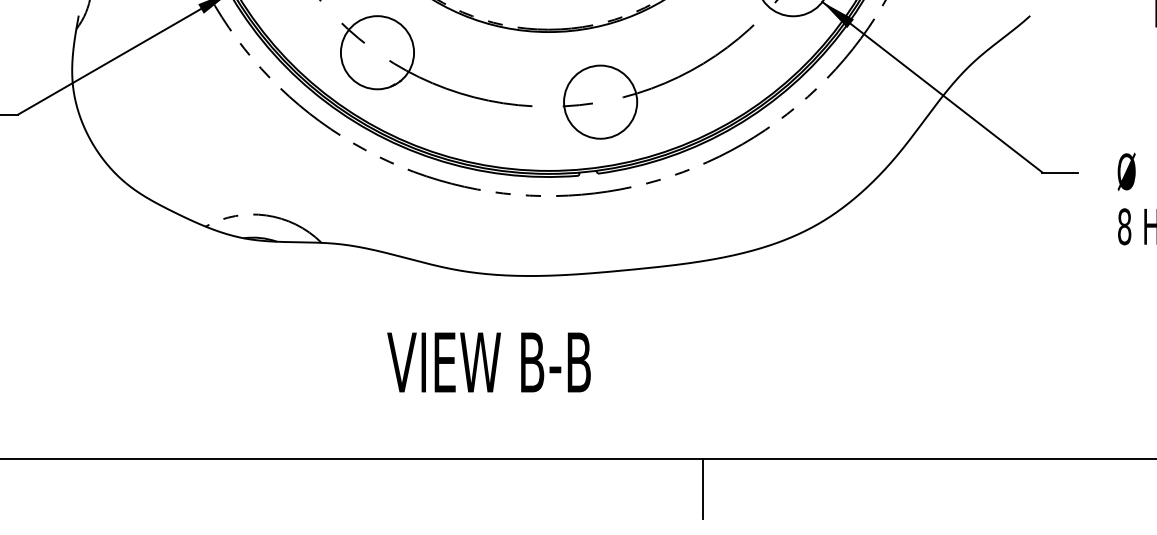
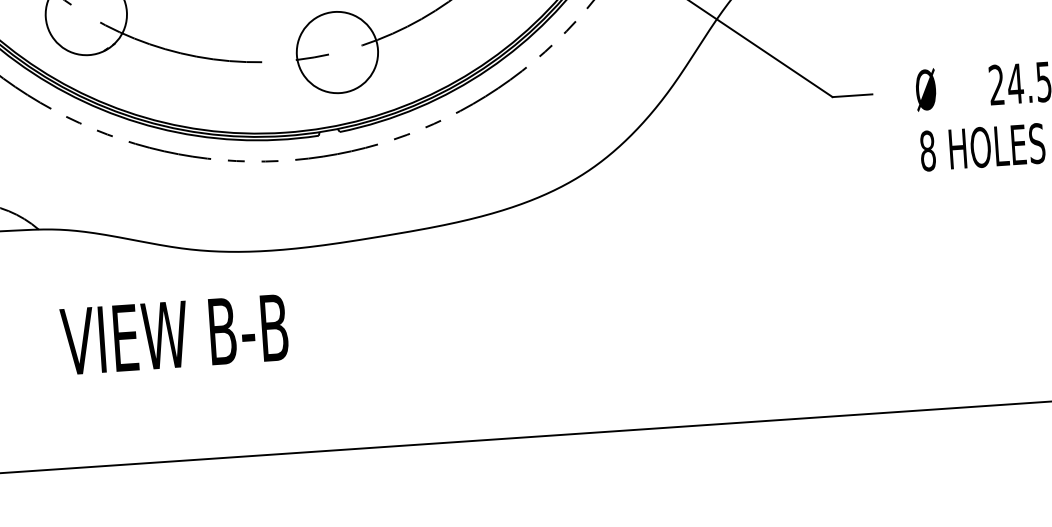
text: (488, 362) -> (173, 334), moved
line: (702, 488) -> (479, 473), removed

